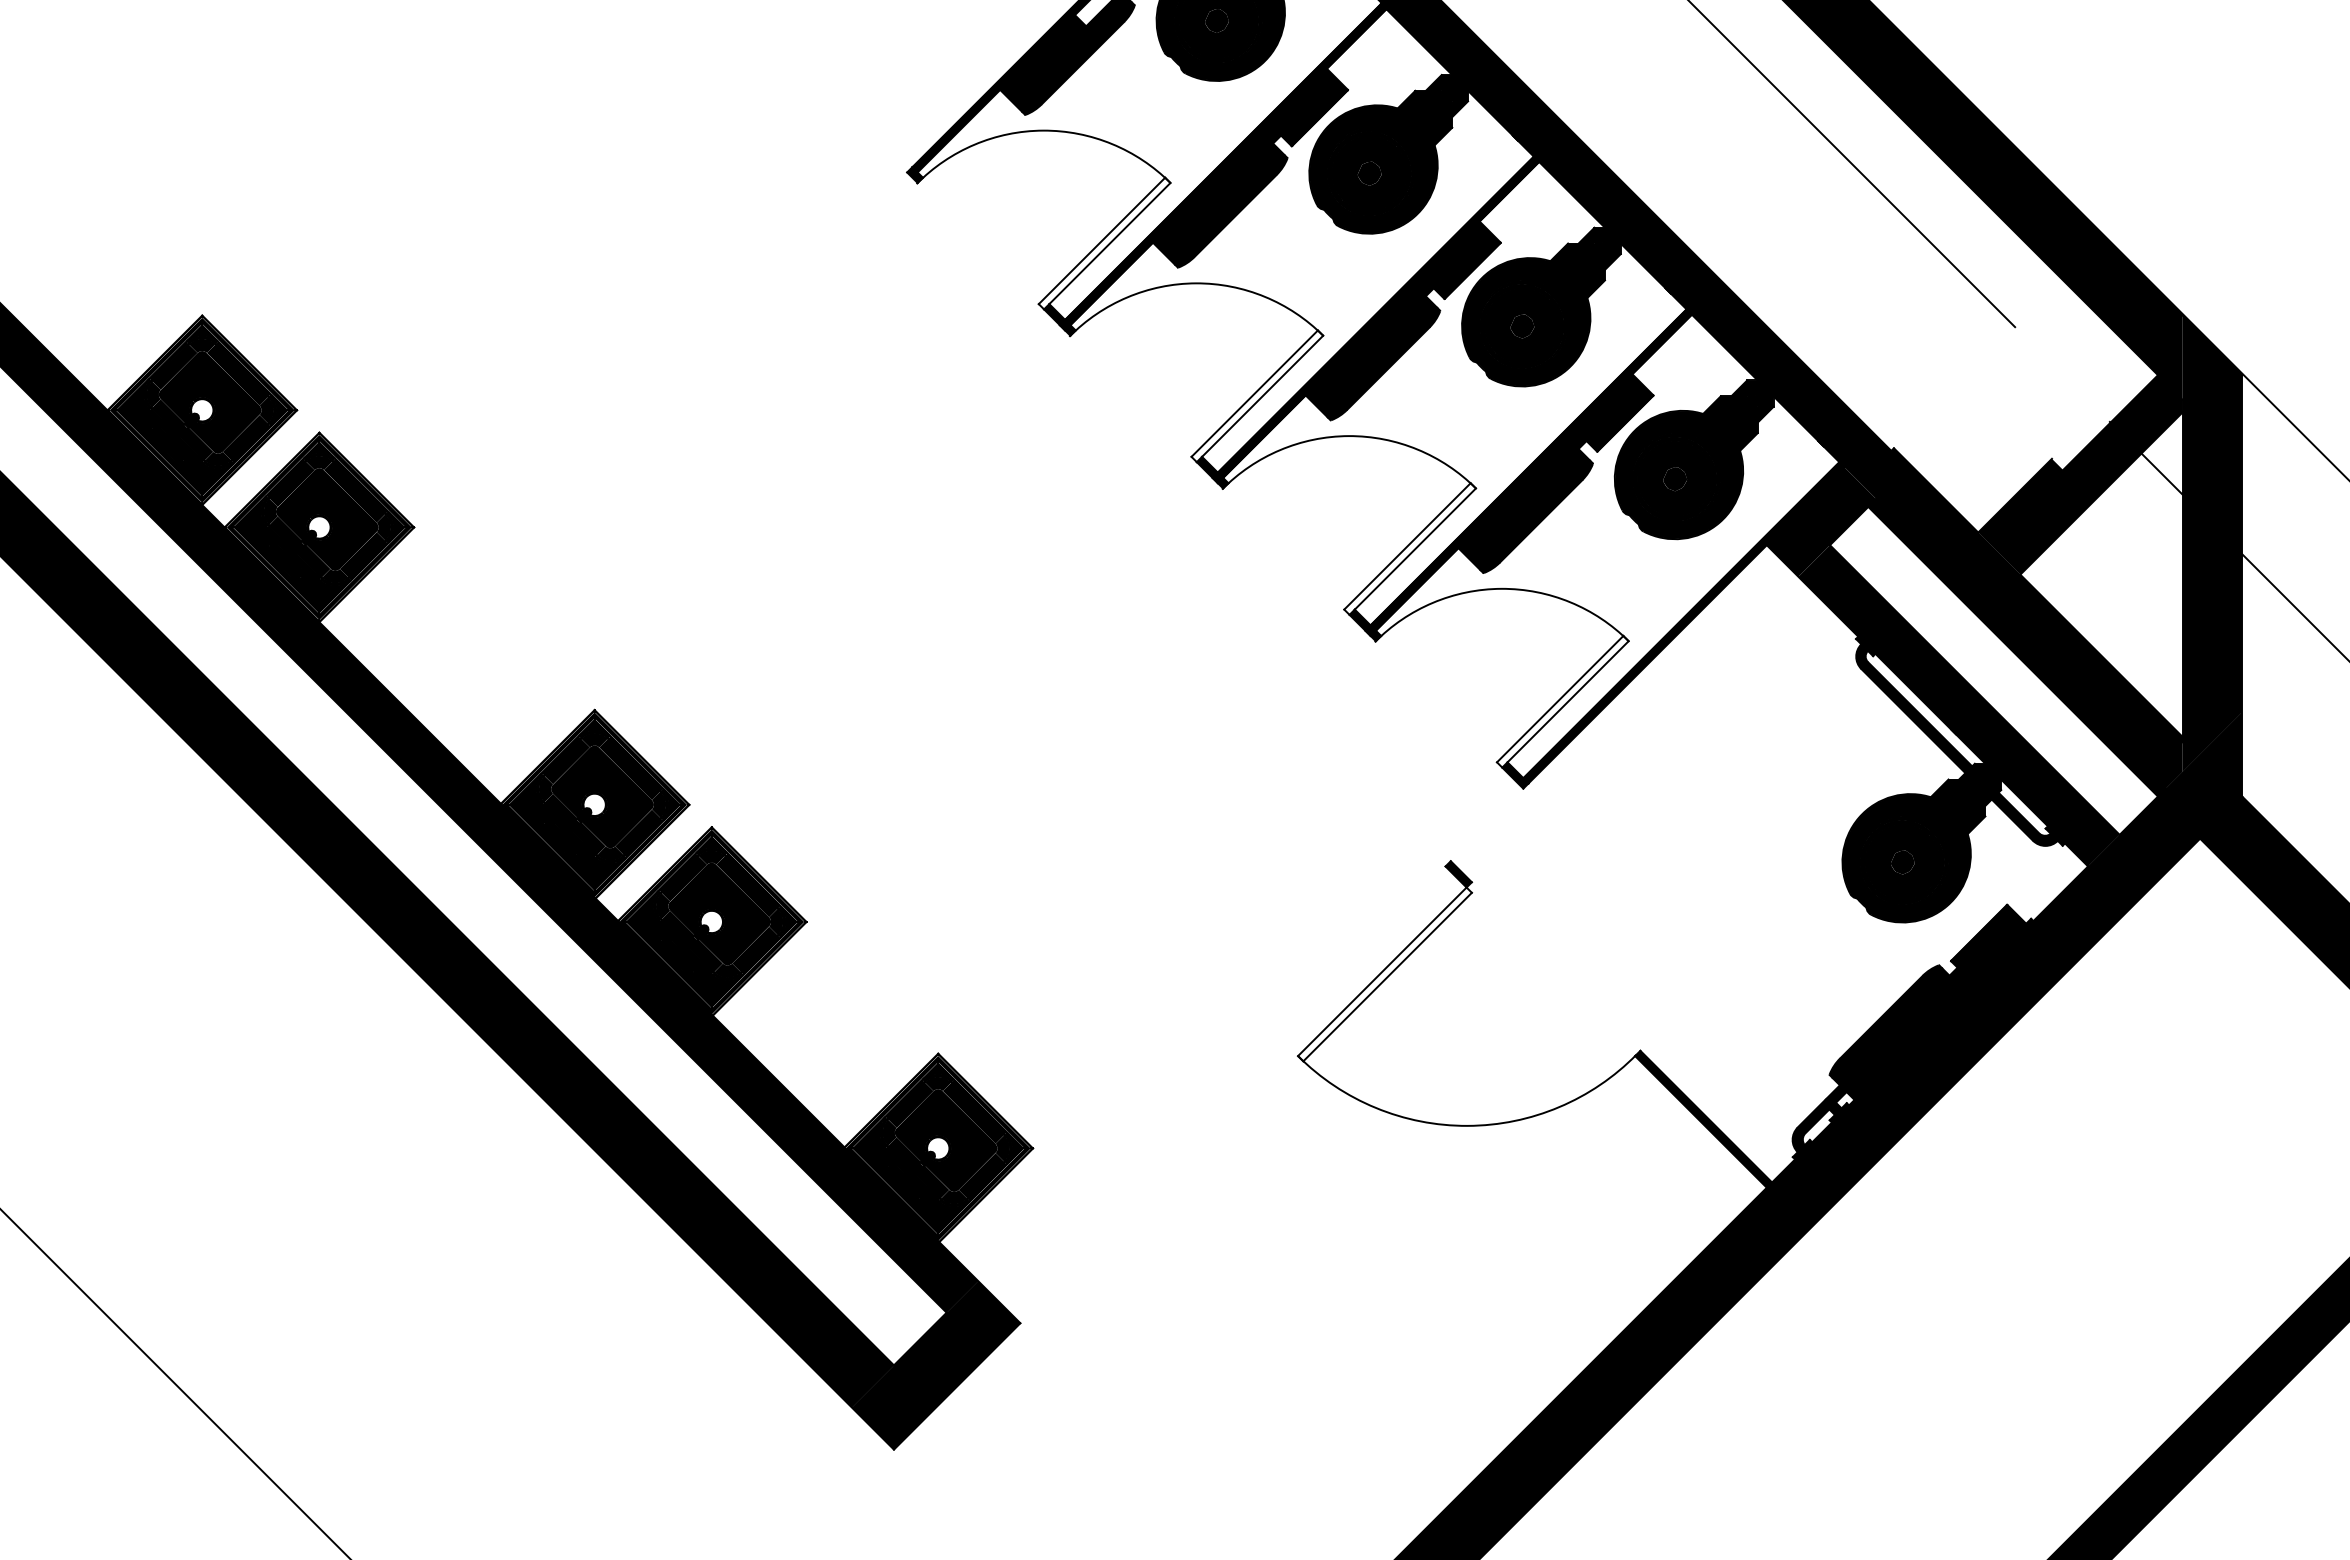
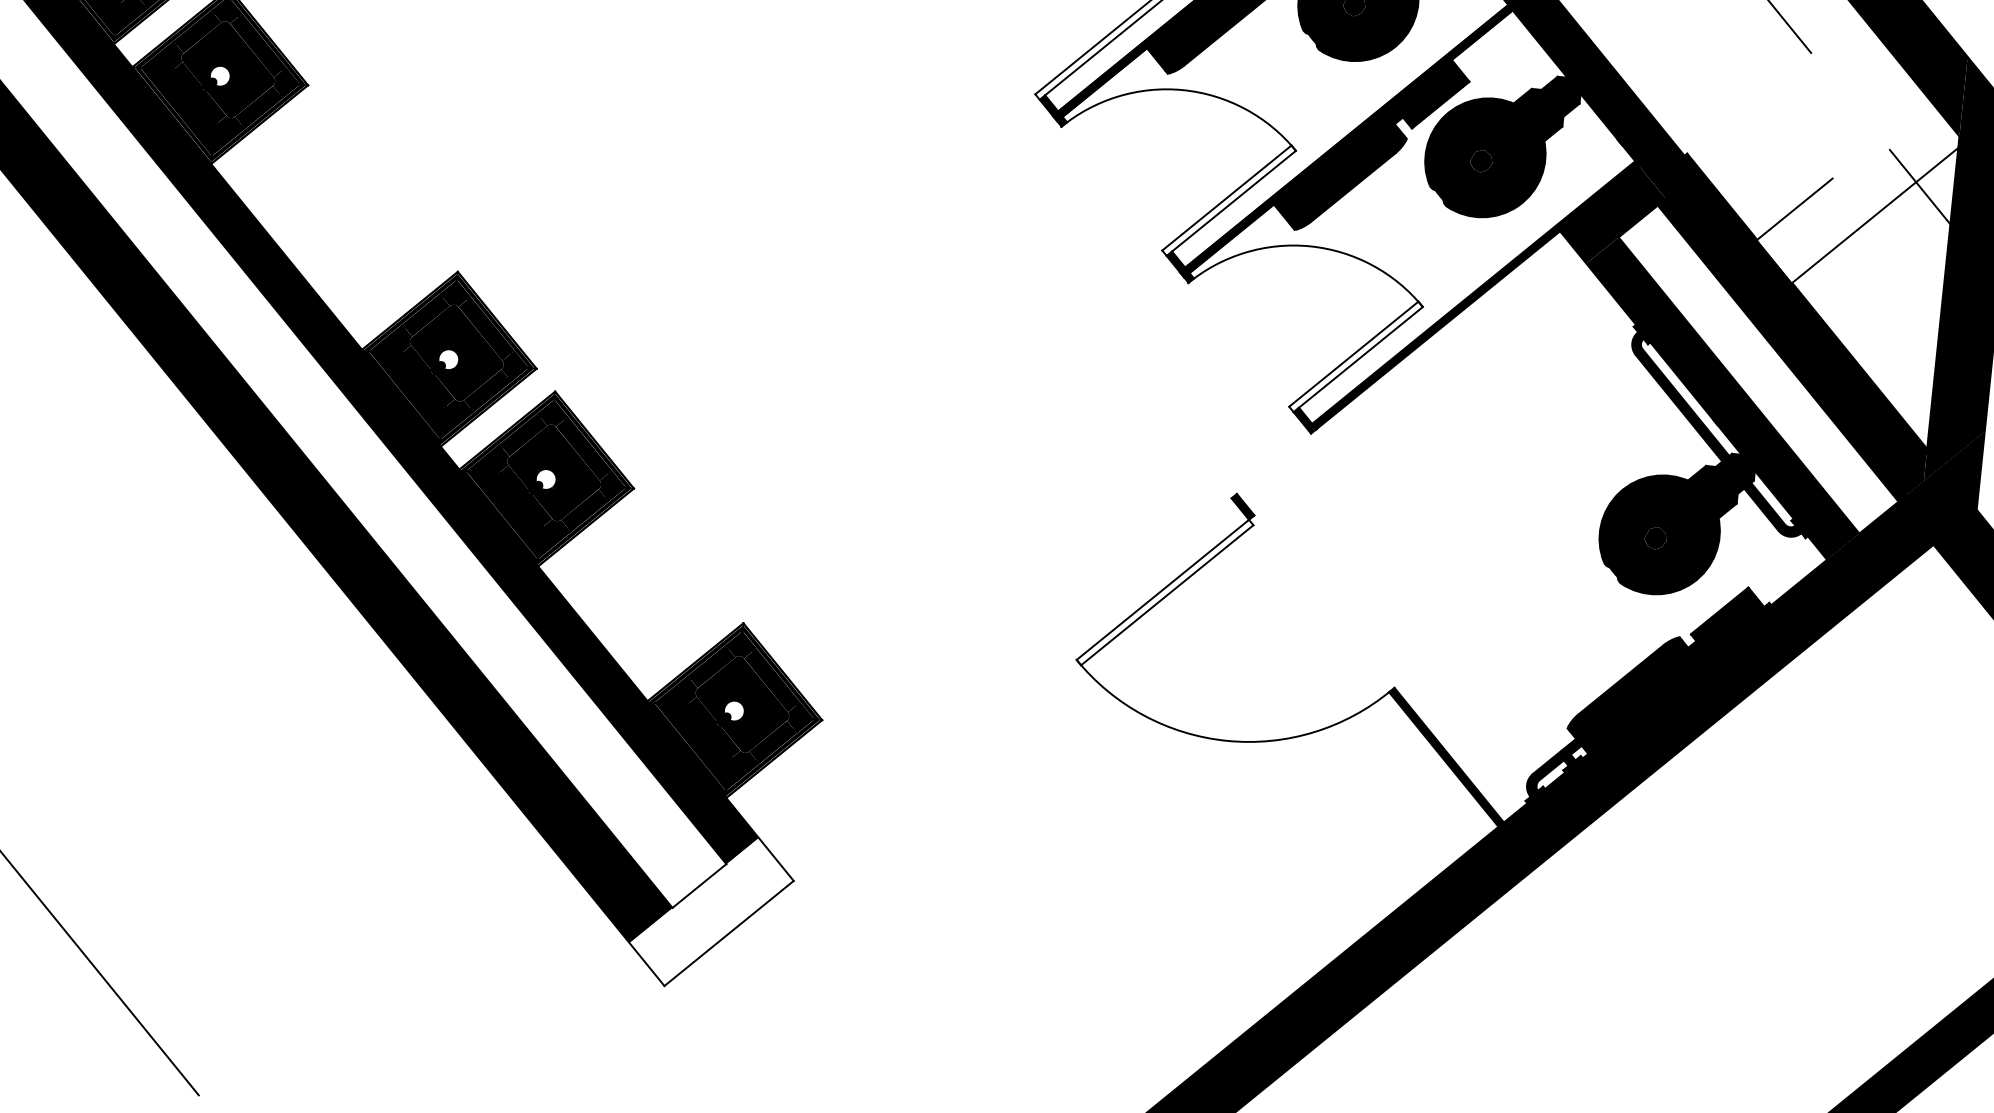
fill: (2080, 474) -> (1857, 195), removed
fill: (935, 1365) -> (711, 911), removed

